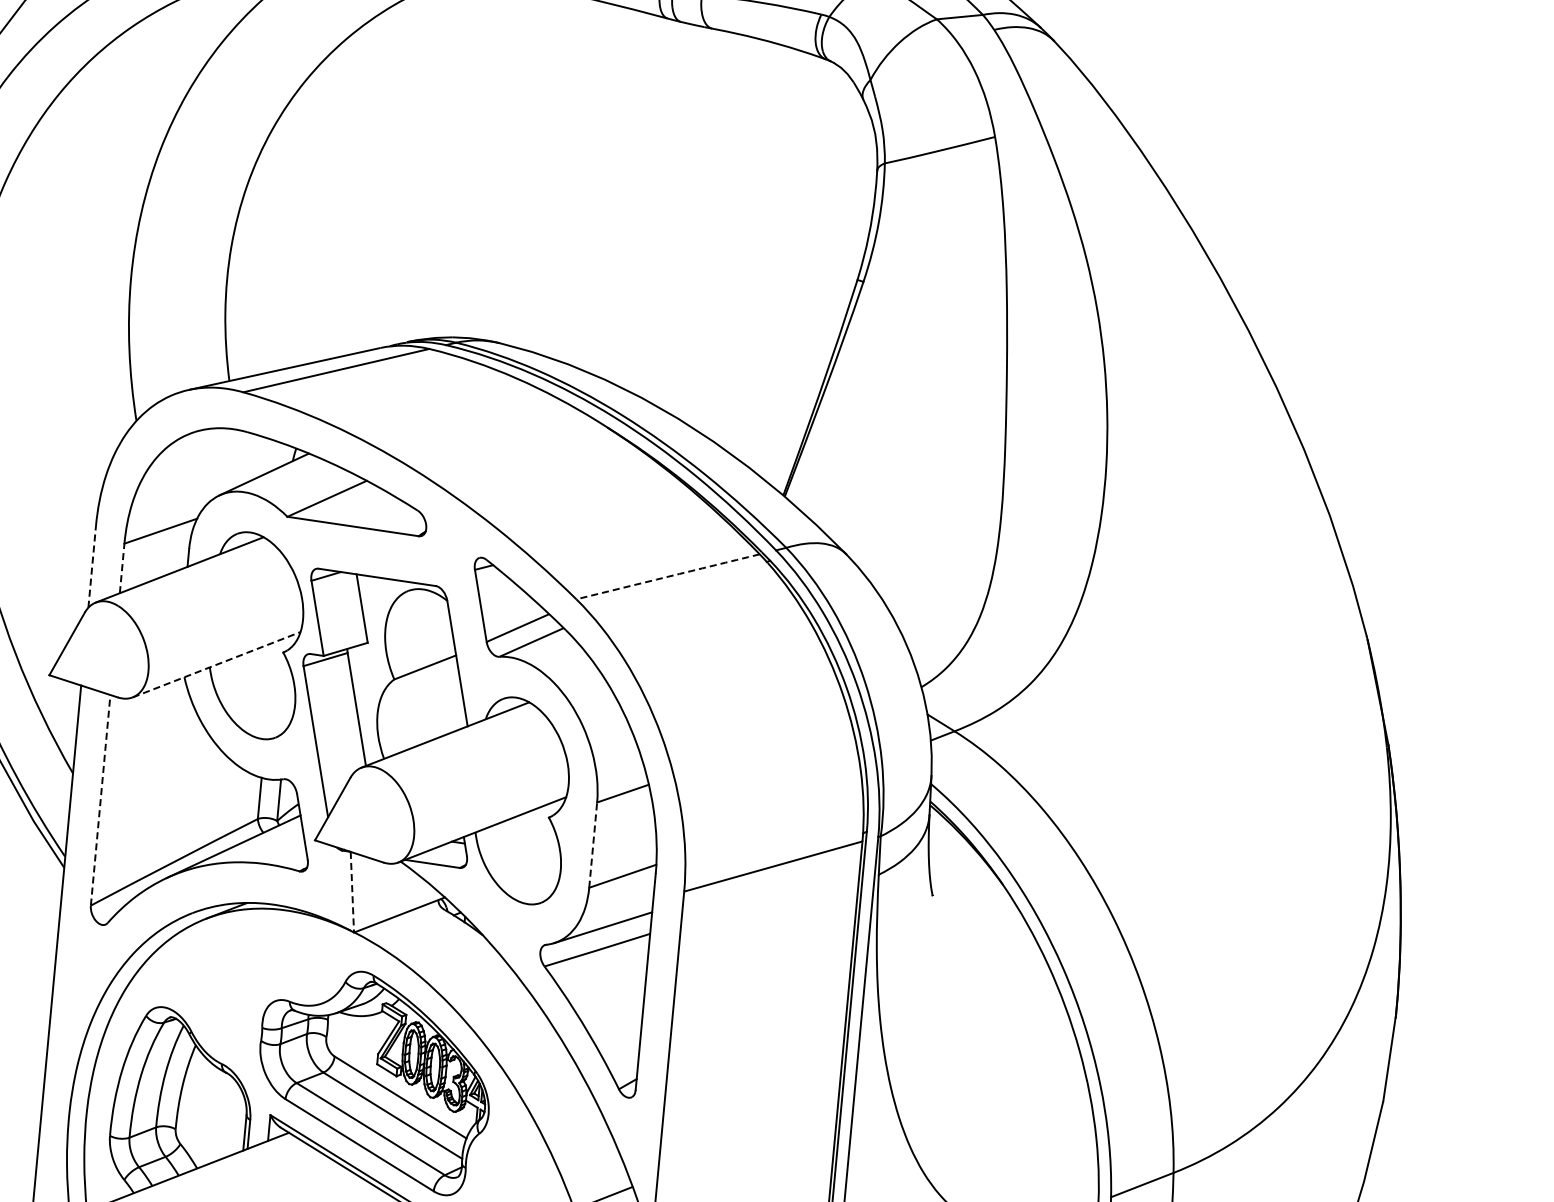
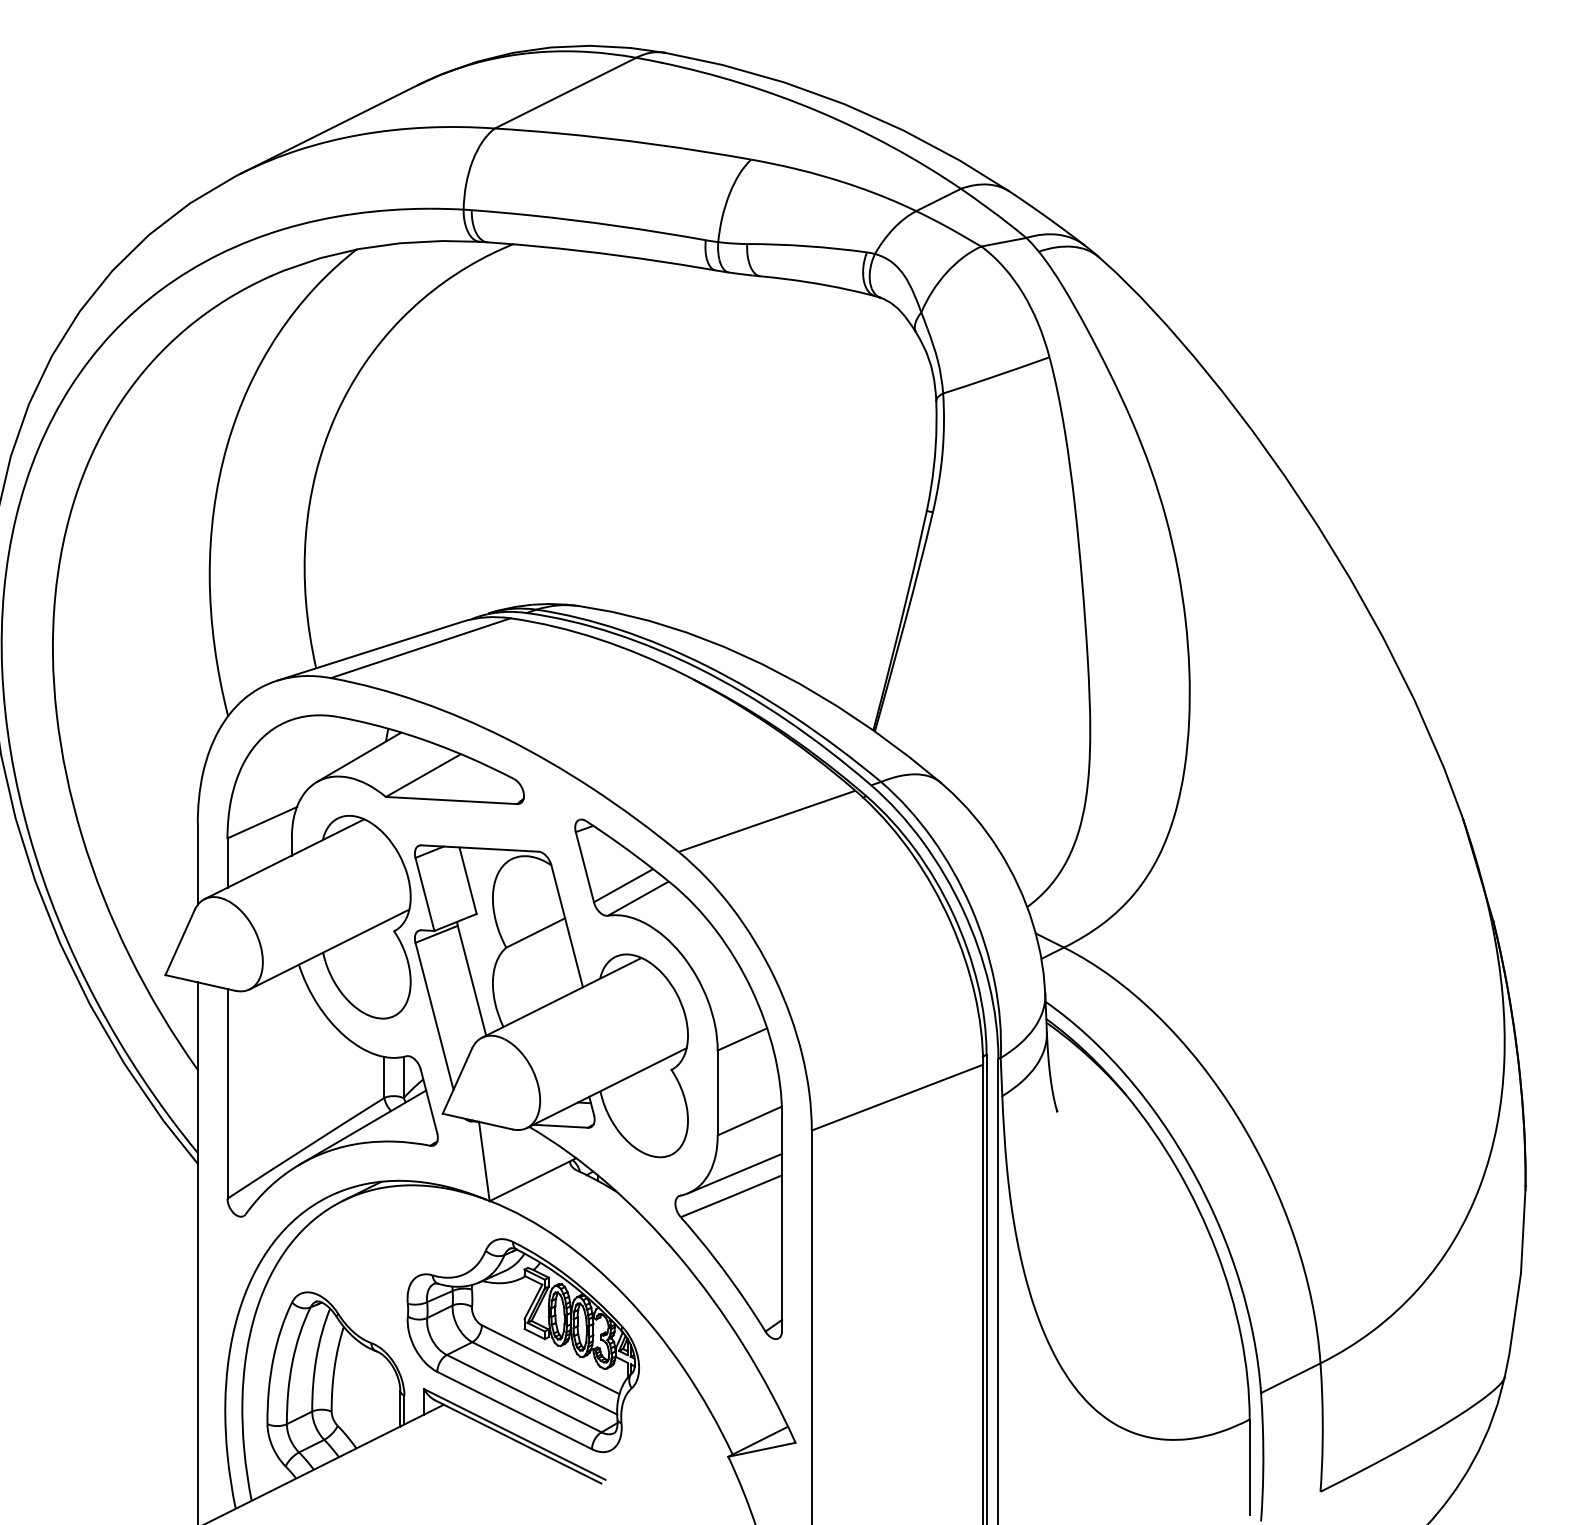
line: (91, 567) -> (197, 864), dashed -> solid
line: (122, 568) -> (227, 863), dashed -> solid
arc: (668, 577) -> (767, 821), dashed -> solid
line: (217, 664) -> (330, 949), dashed -> solid
line: (100, 799) -> (227, 1093), dashed -> solid
line: (593, 844) -> (717, 1092), dashed -> solid
line: (352, 893) -> (484, 1162), dashed -> solid

